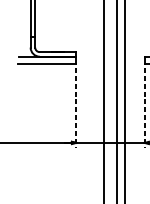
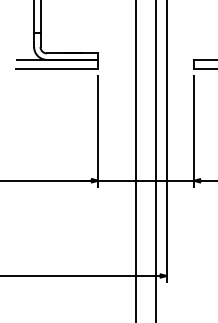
line: (76, 107) -> (98, 131), dashed -> solid
line: (144, 107) -> (193, 131), dashed -> solid

